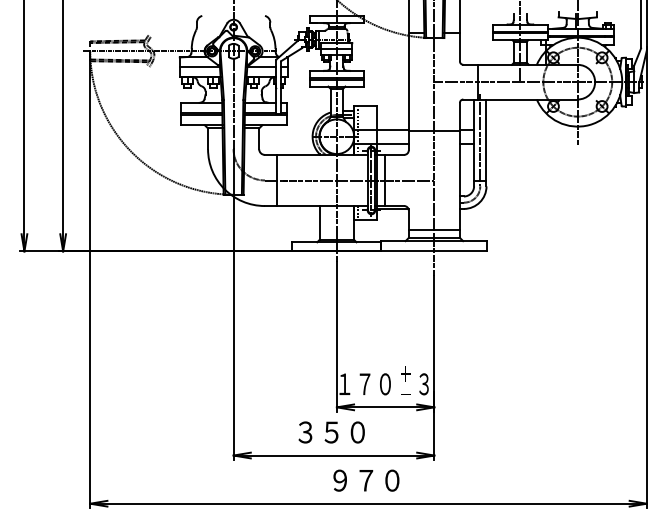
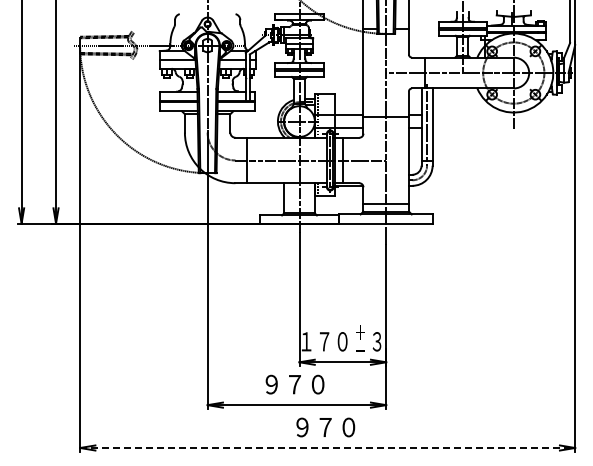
text: (317, 432) -> (282, 384), ３５０ -> ９７０
line: (368, 504) -> (327, 448), solid -> dashed

